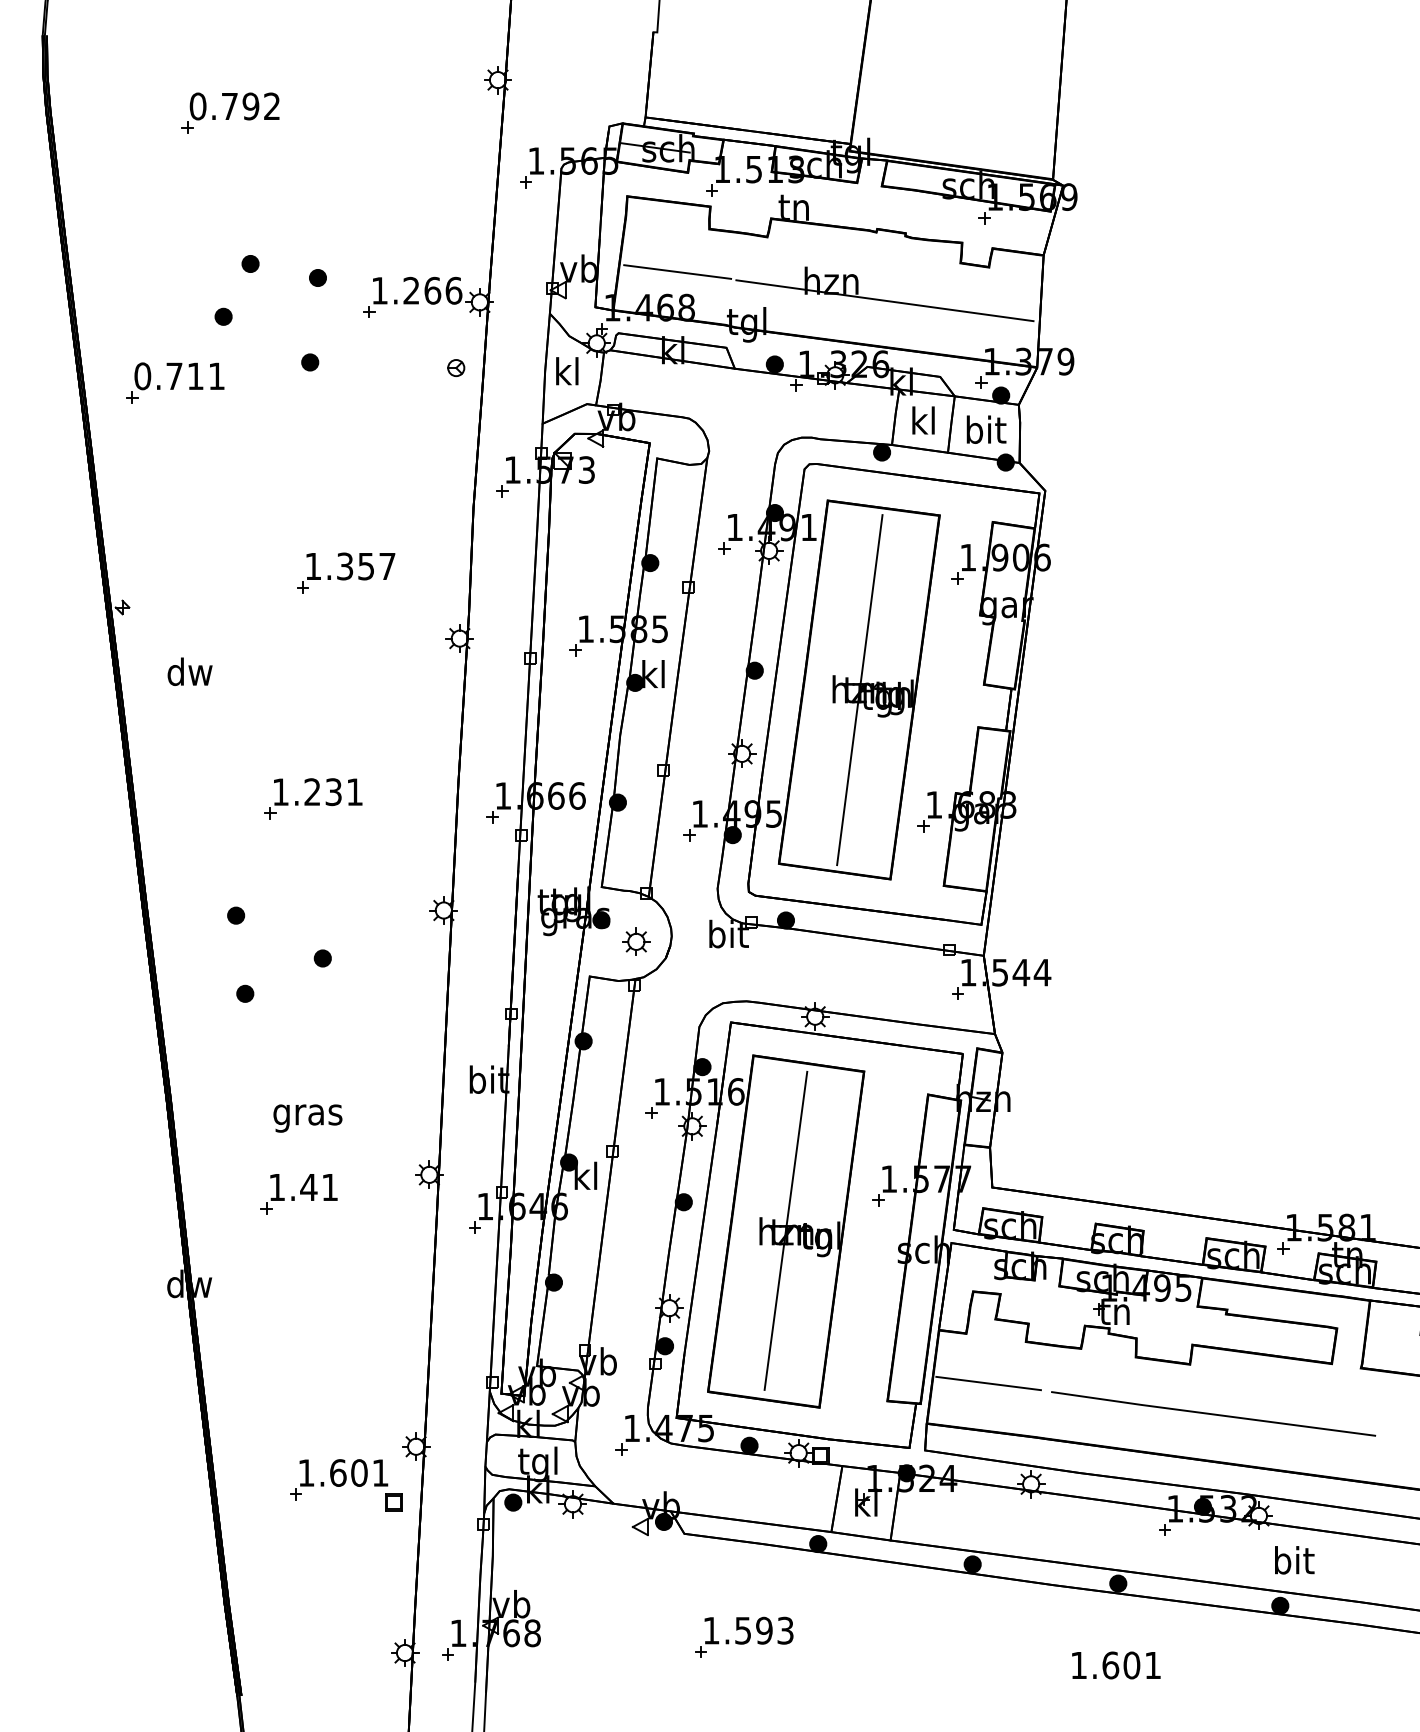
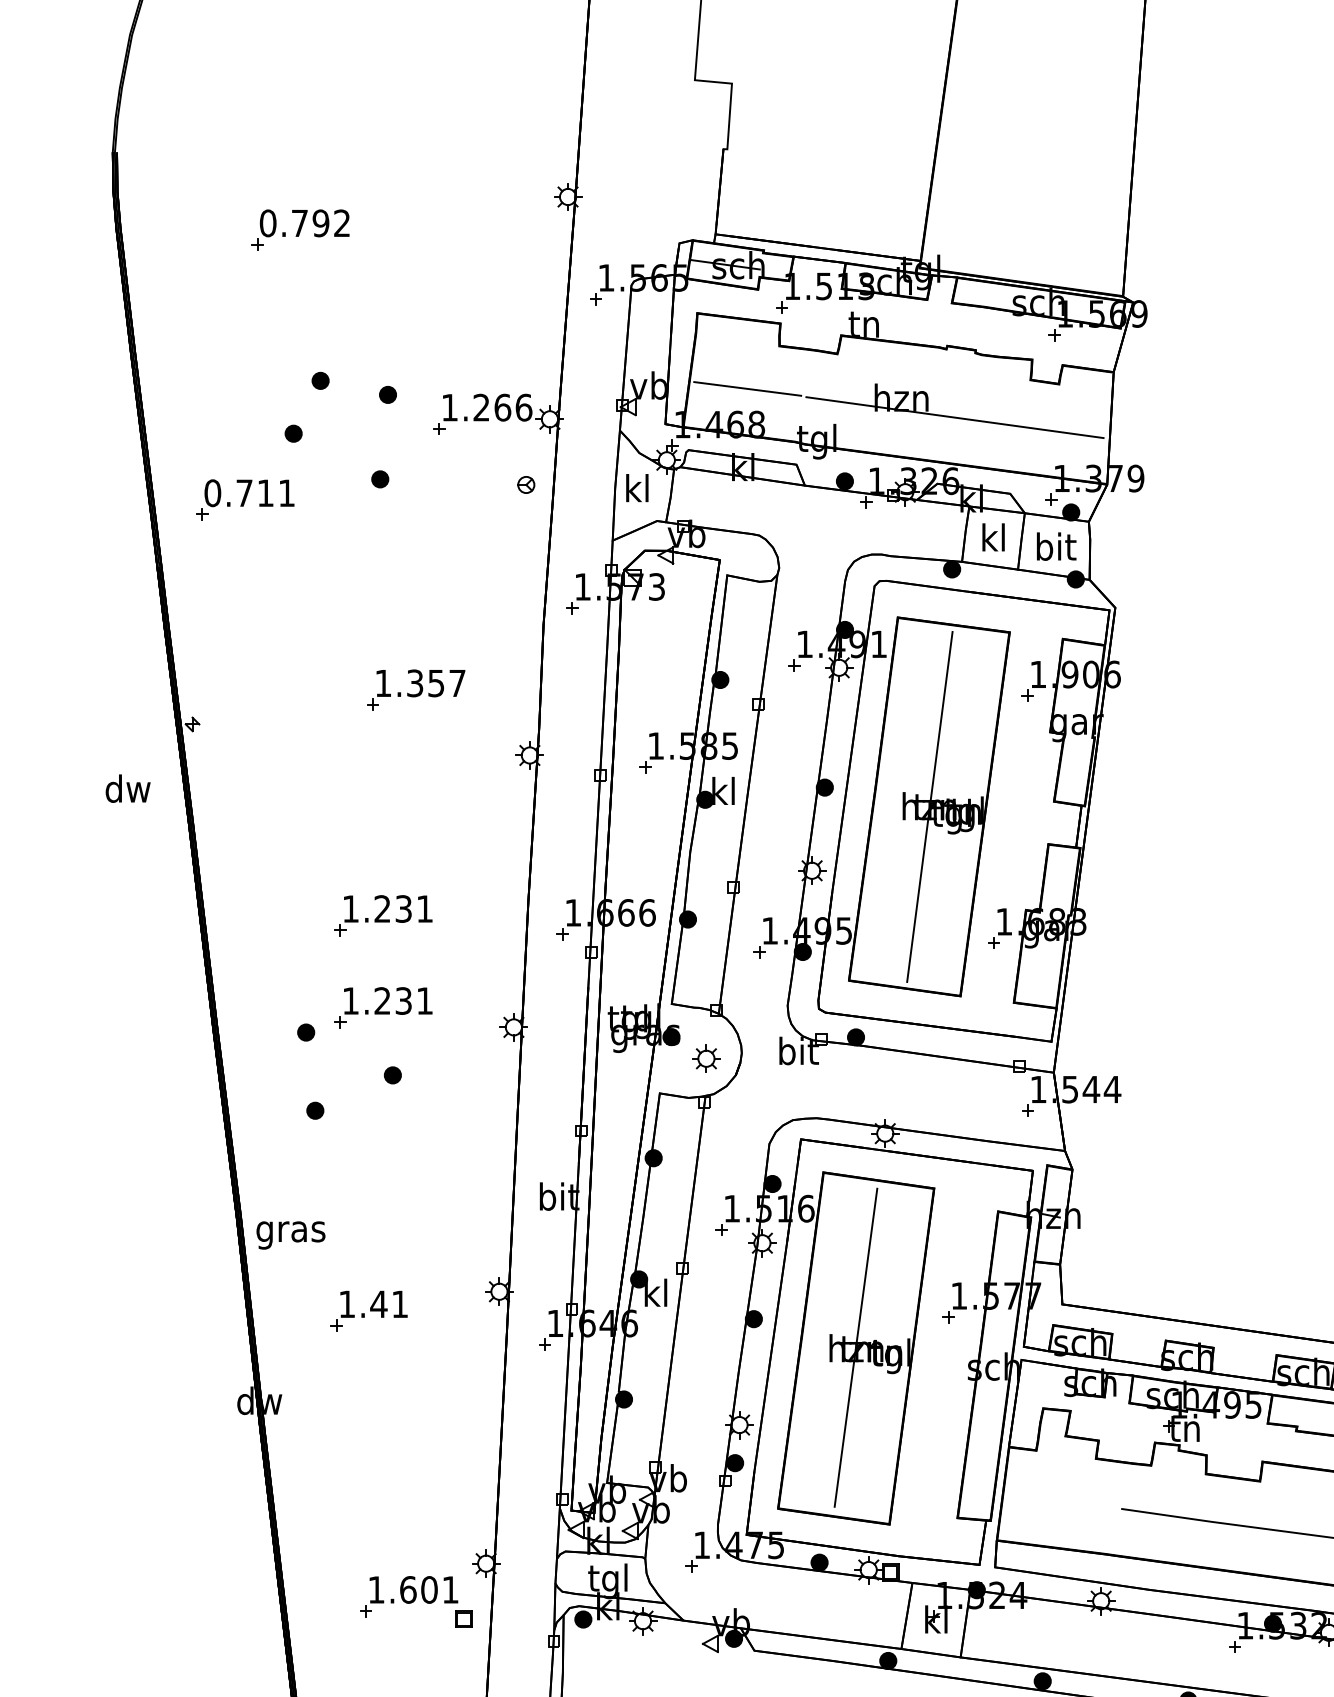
text: (189, 671) -> (127, 788), moved
part: (313, 890) -> (383, 1007), added
text: (307, 1118) -> (290, 1235), moved
line: (988, 1383) -> (1058, 1500), removed

